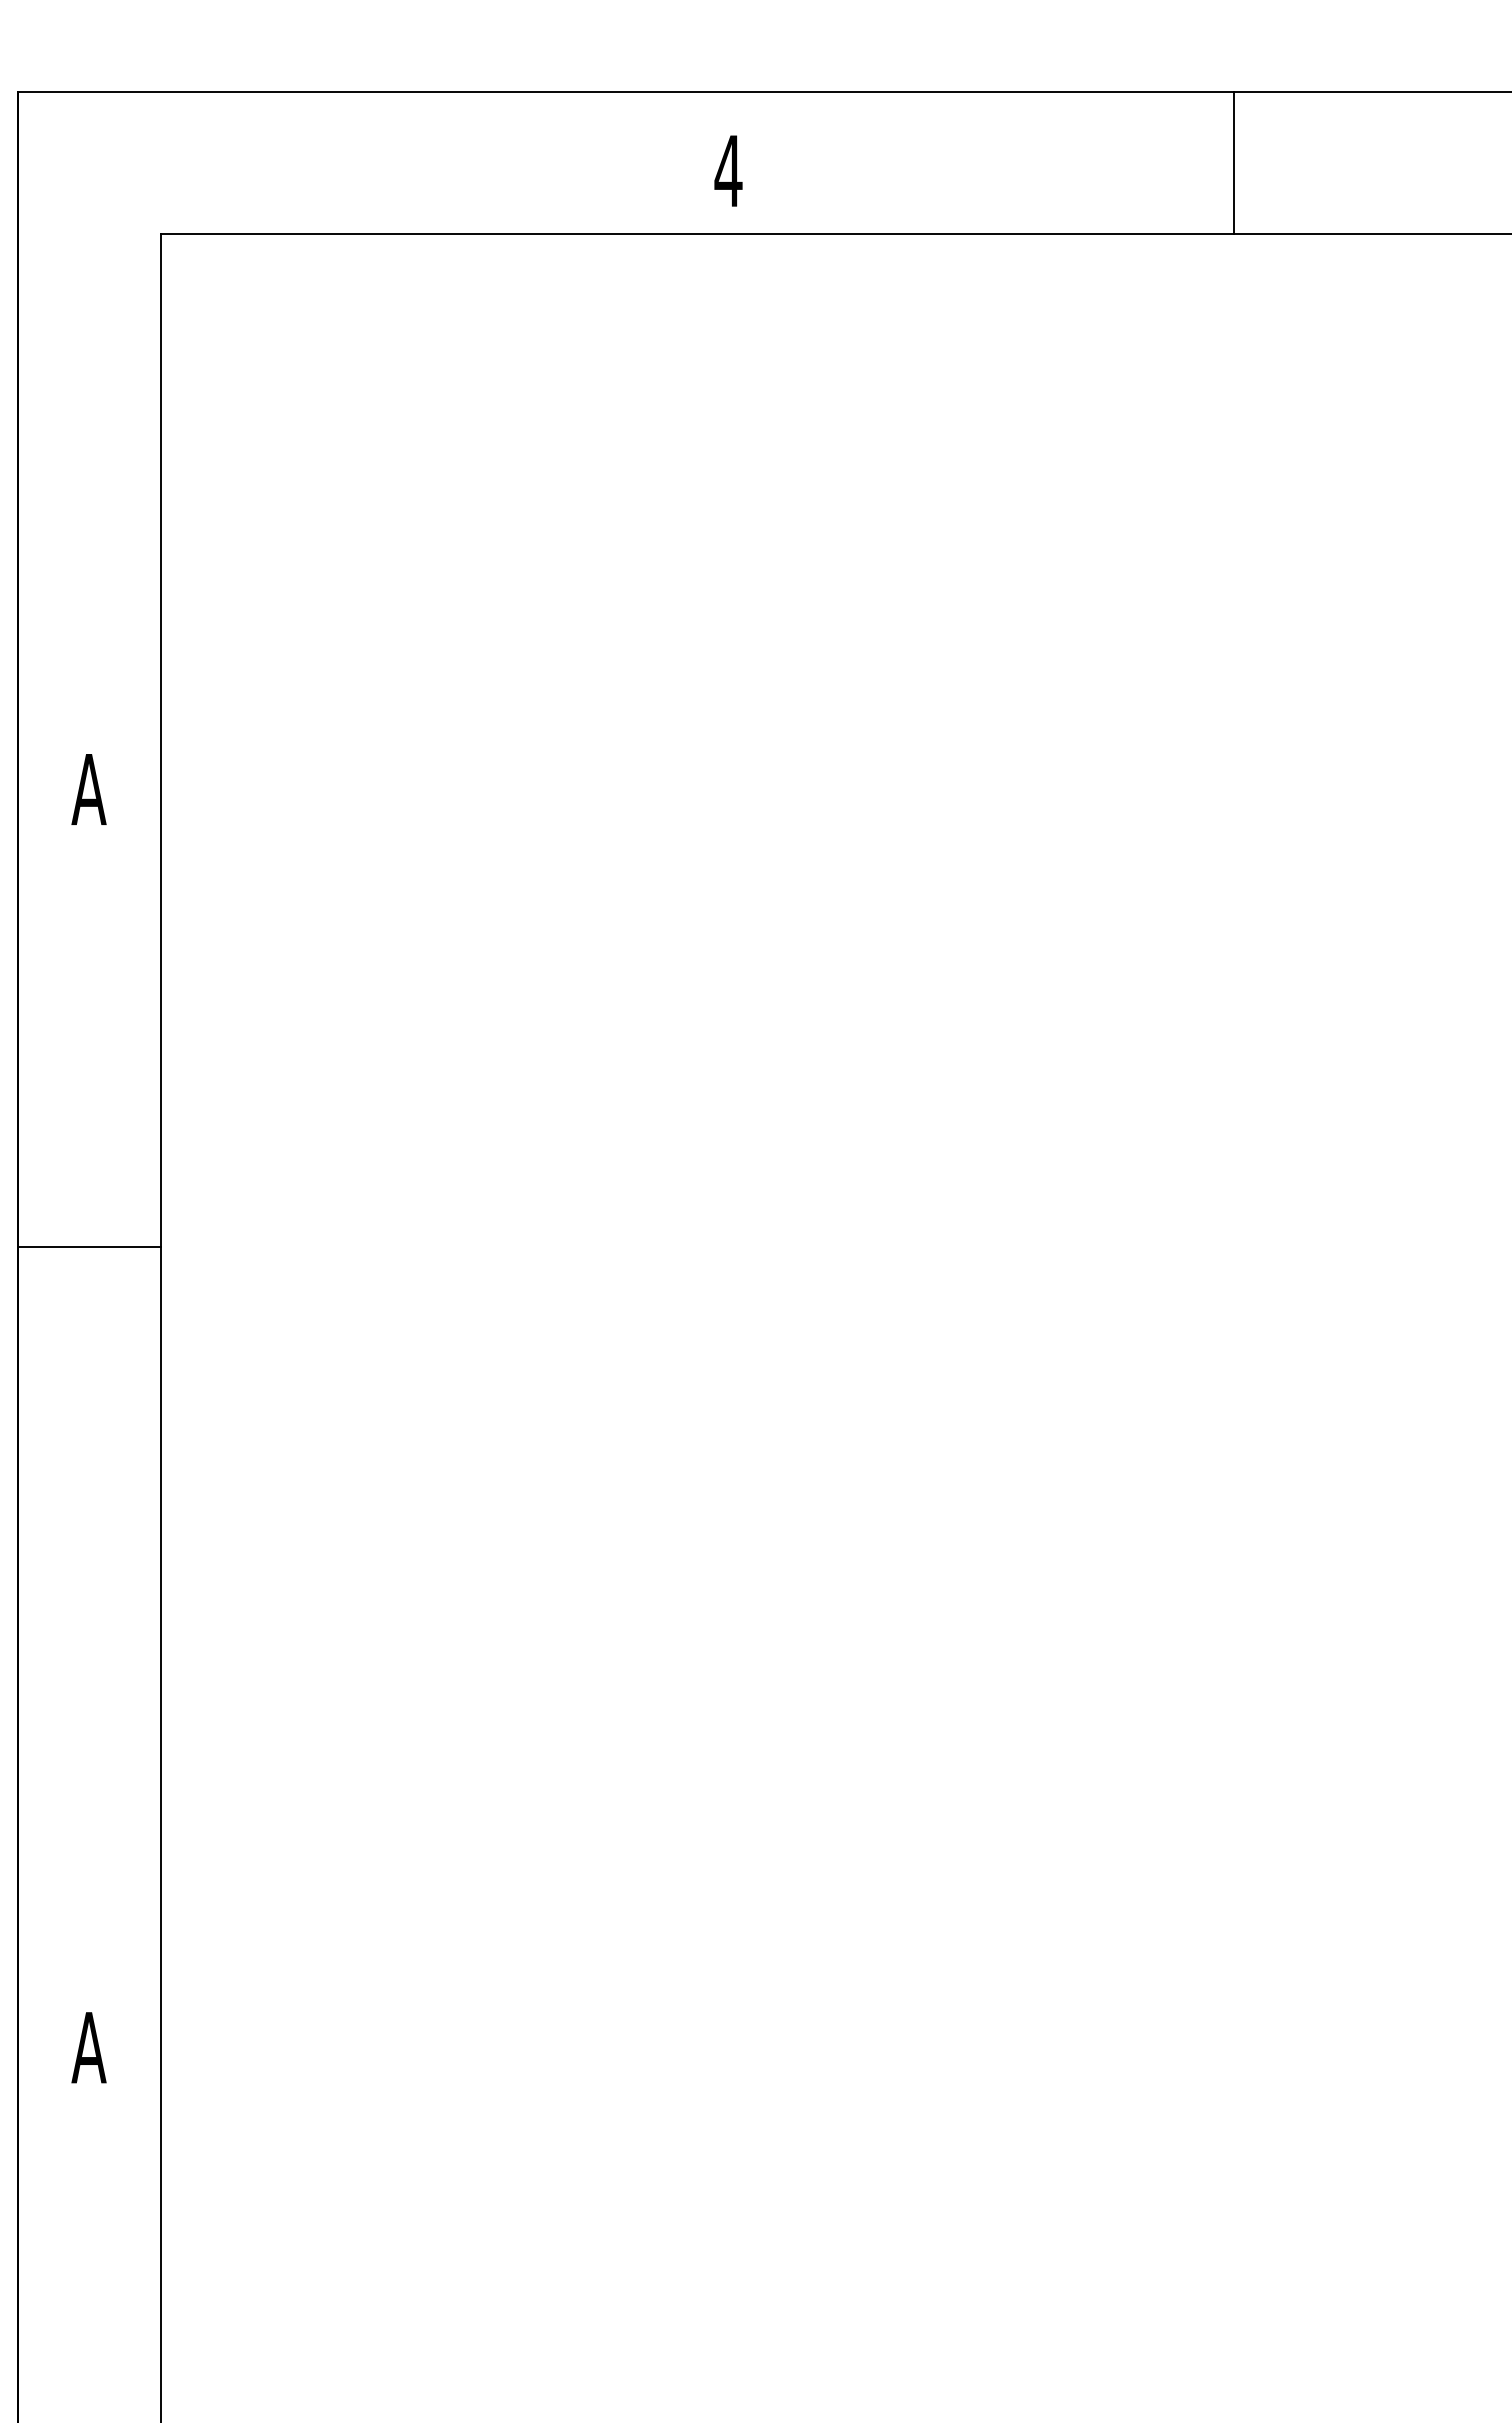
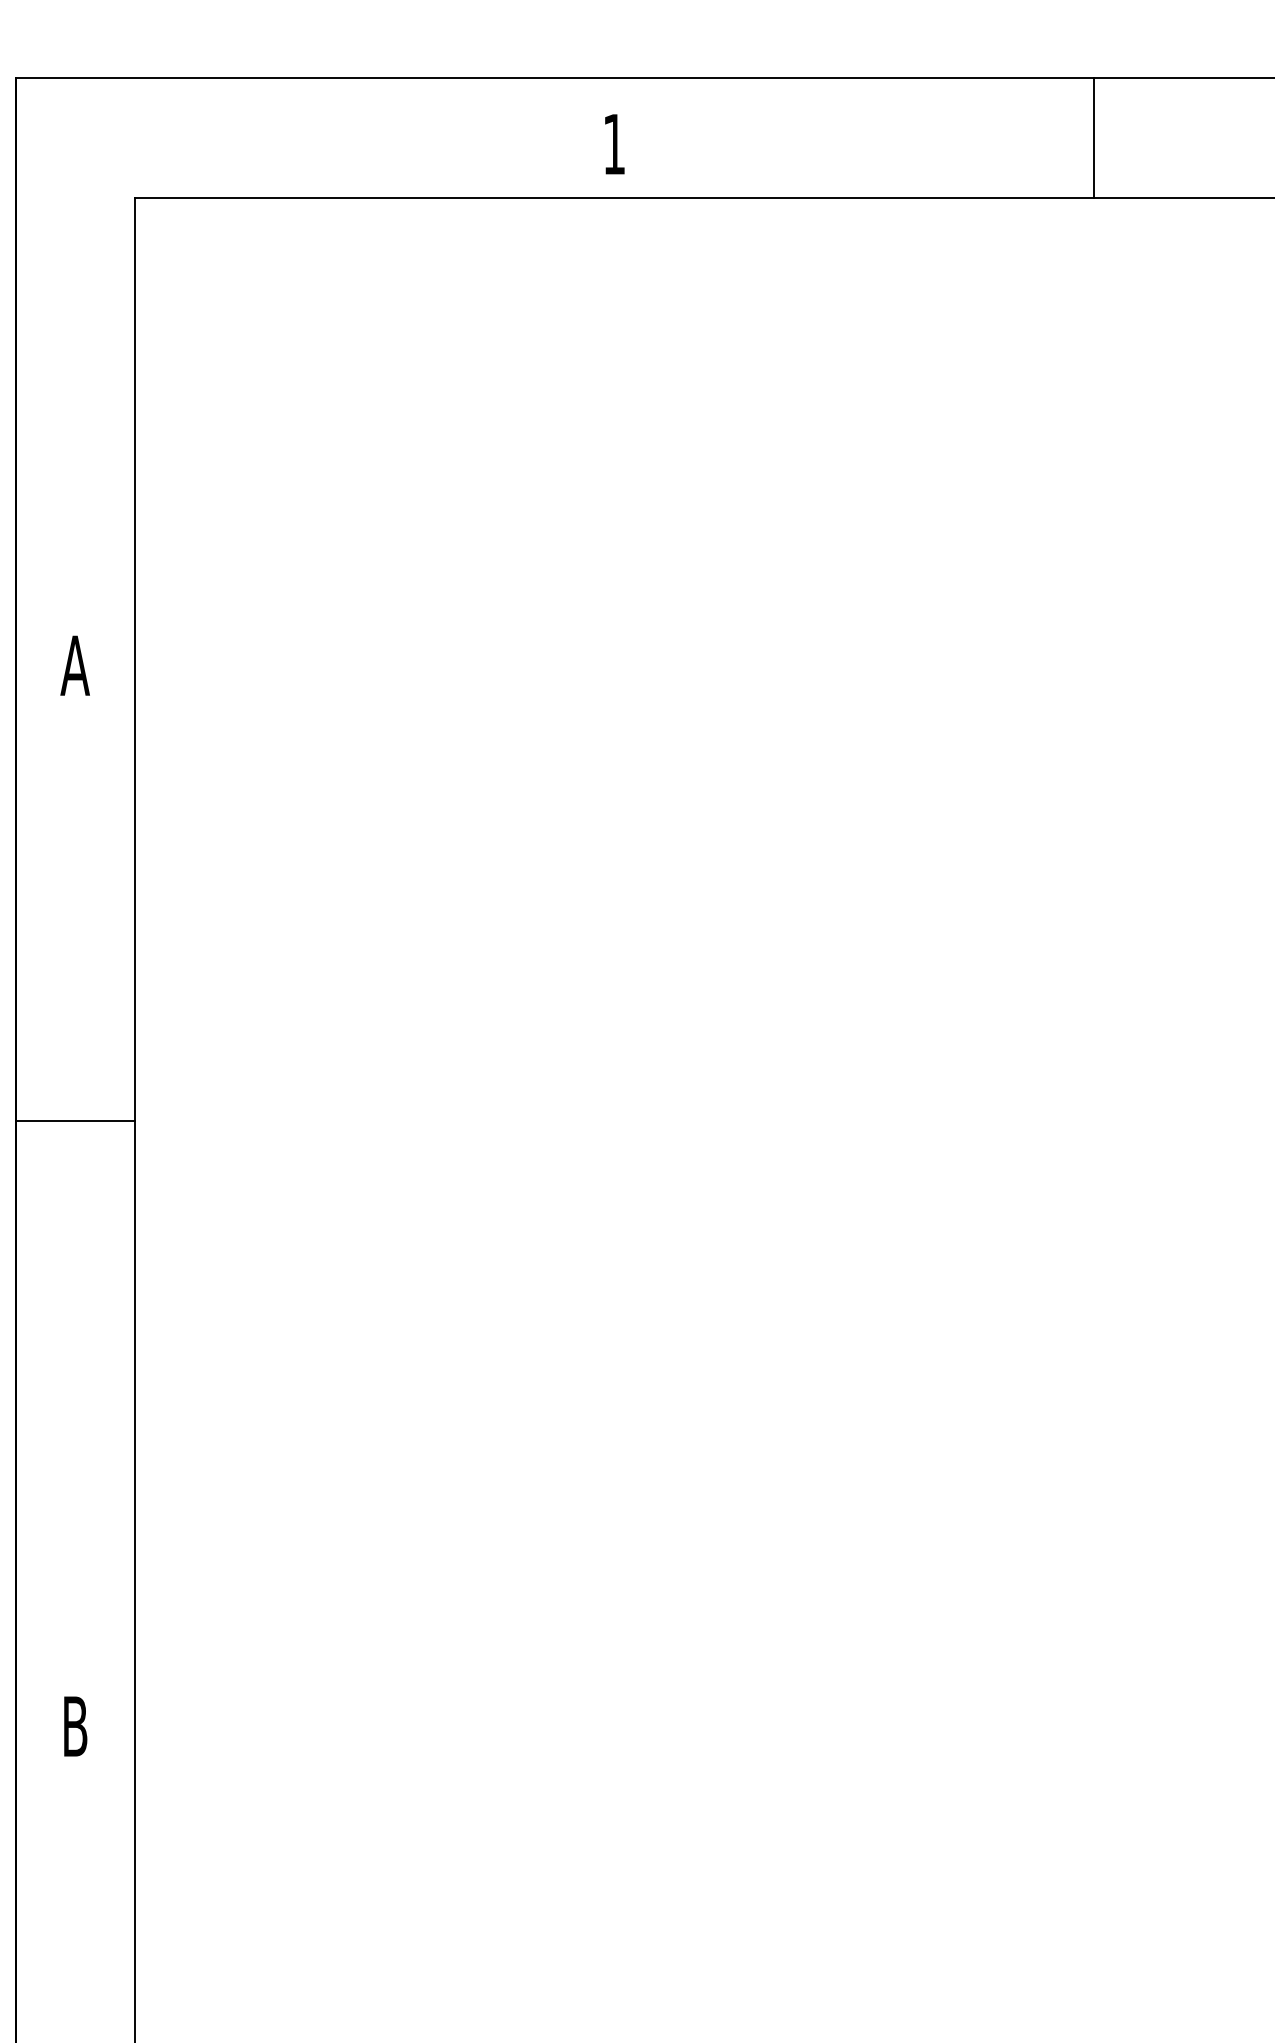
line: (1233, 163) -> (1094, 137), moved
text: (728, 170) -> (614, 143), 4 -> 1
line: (89, 1247) -> (75, 1120), moved
text: (88, 2047) -> (74, 1726), A -> B

